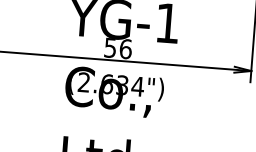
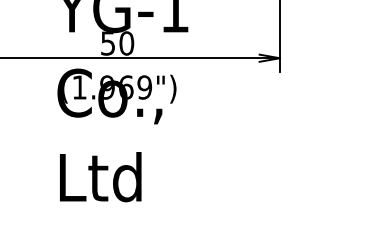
text: (125, 49) -> (126, 43), 56 -> 50
text: (111, 84) -> (112, 87), (2.634") -> (1.969")

